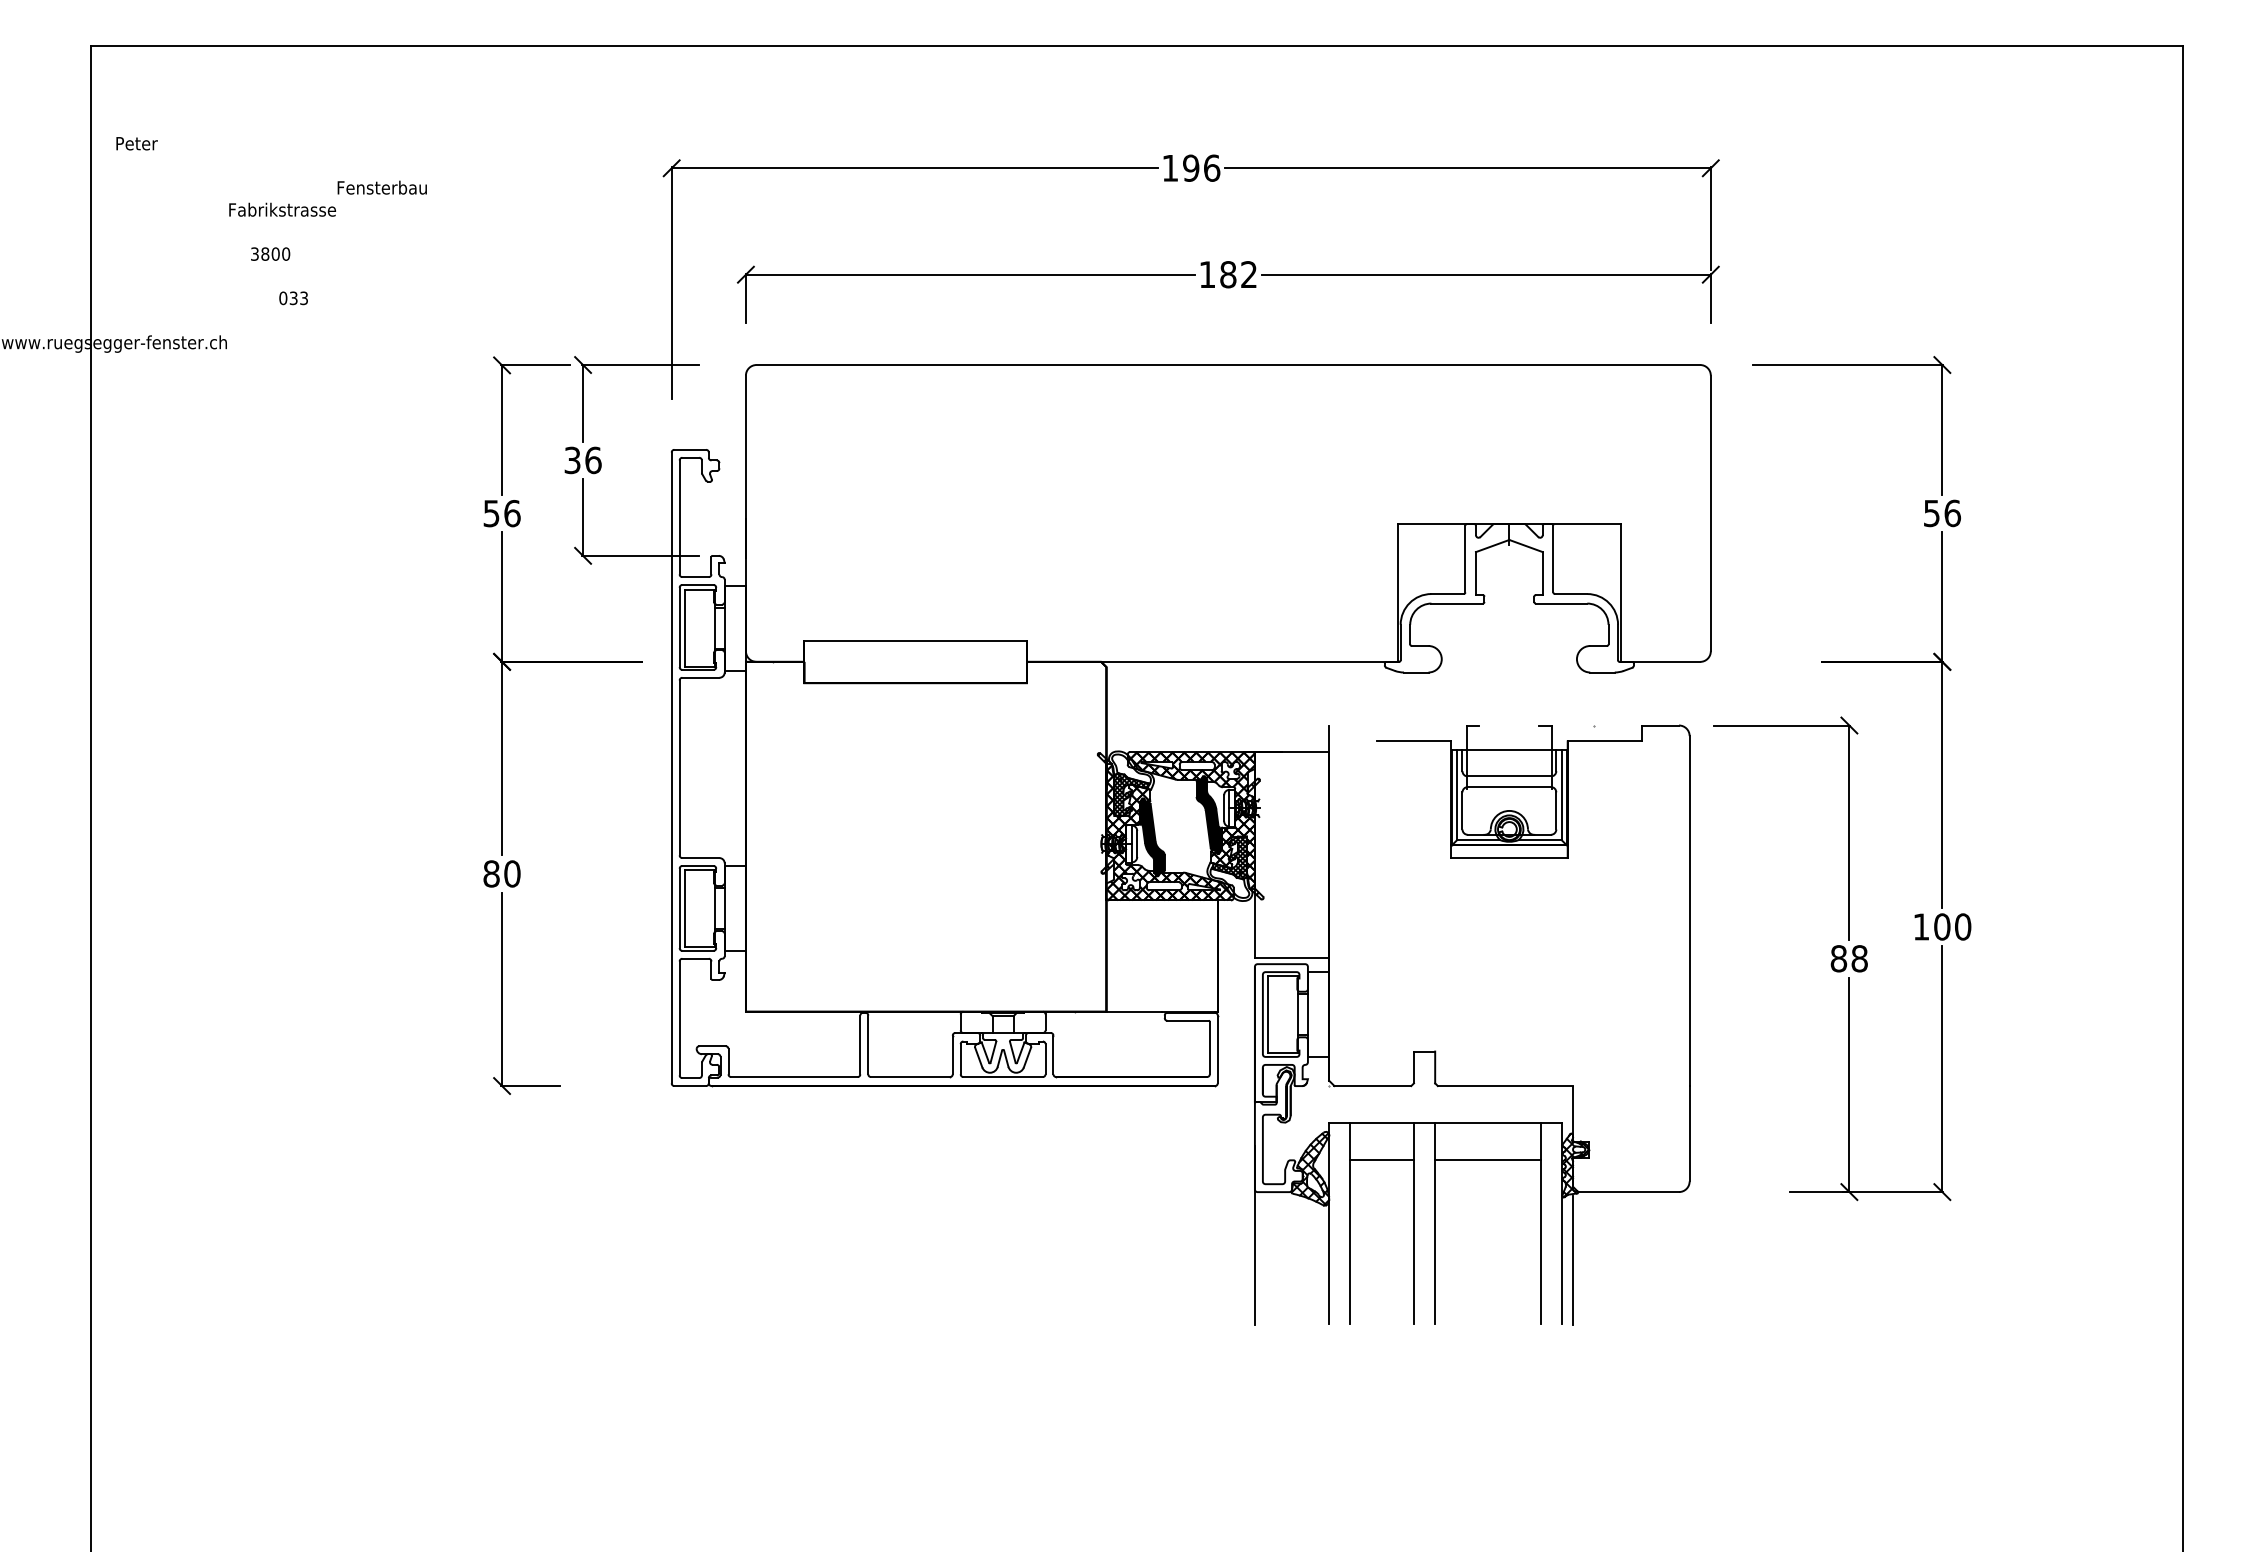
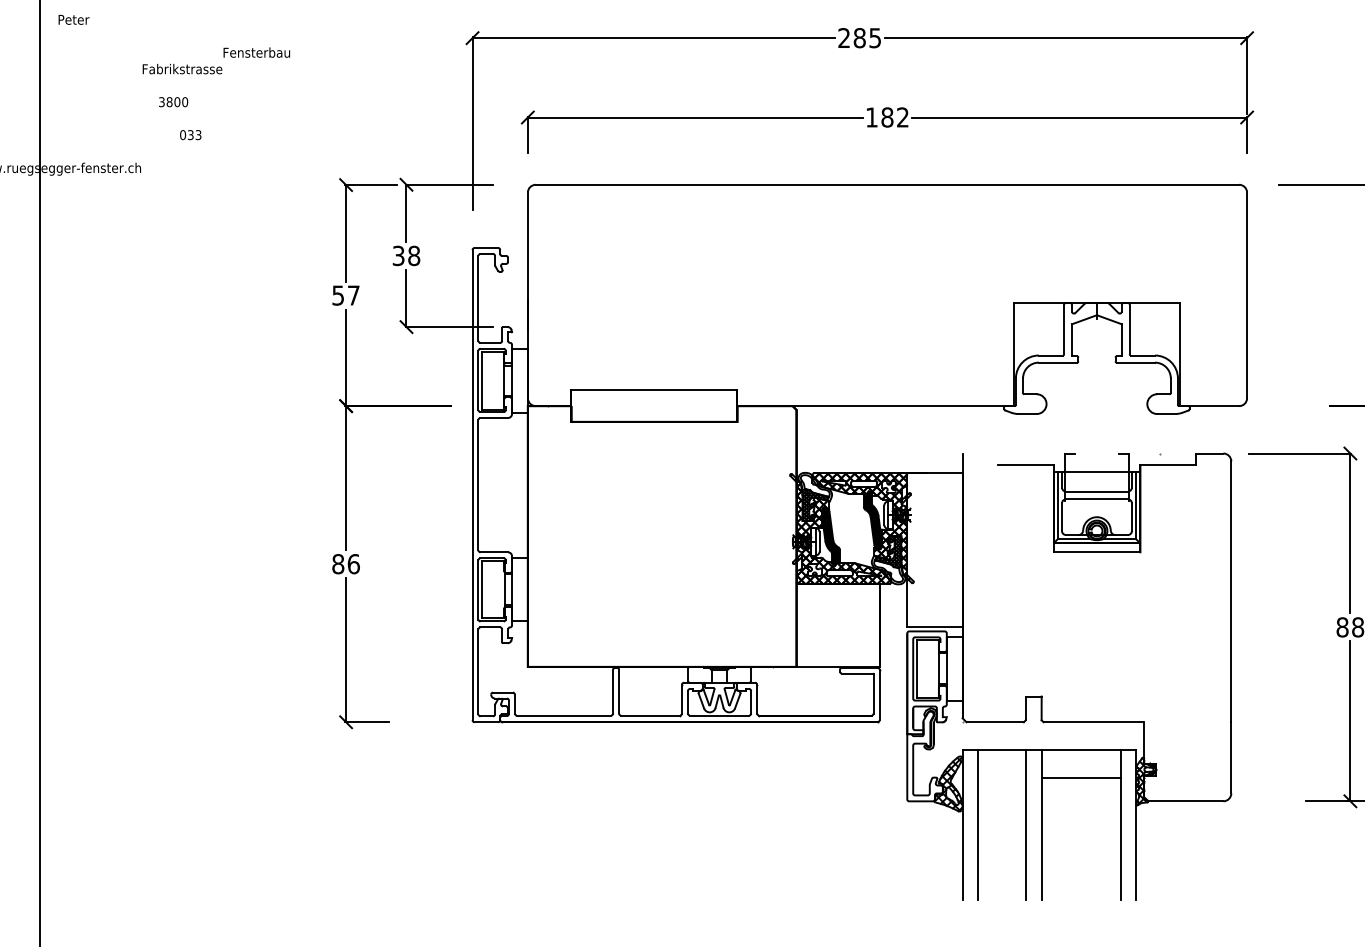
text: (1191, 167) -> (860, 37), 196 -> 285
text: (593, 459) -> (414, 255), 36 -> 38
text: (512, 513) -> (353, 295), 56 -> 57
text: (512, 873) -> (353, 563), 80 -> 86
line: (1381, 1160) -> (1001, 777), removed
line: (1254, 1234) -> (906, 832), removed
line: (1572, 1259) -> (1143, 851), removed

